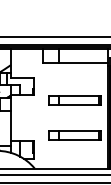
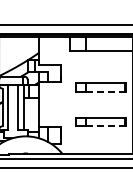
line: (79, 104) -> (105, 91), solid -> dashed
line: (79, 140) -> (105, 126), solid -> dashed

